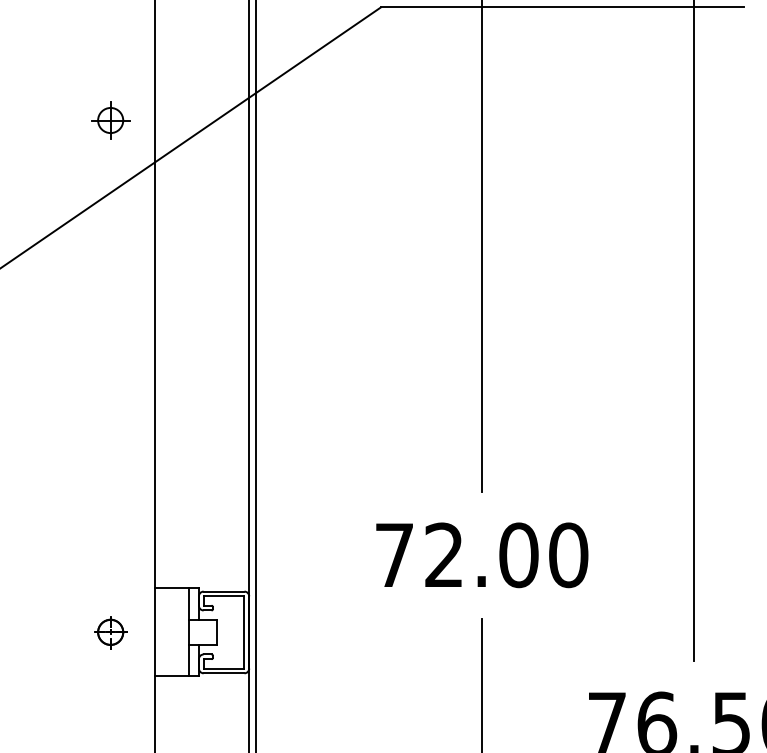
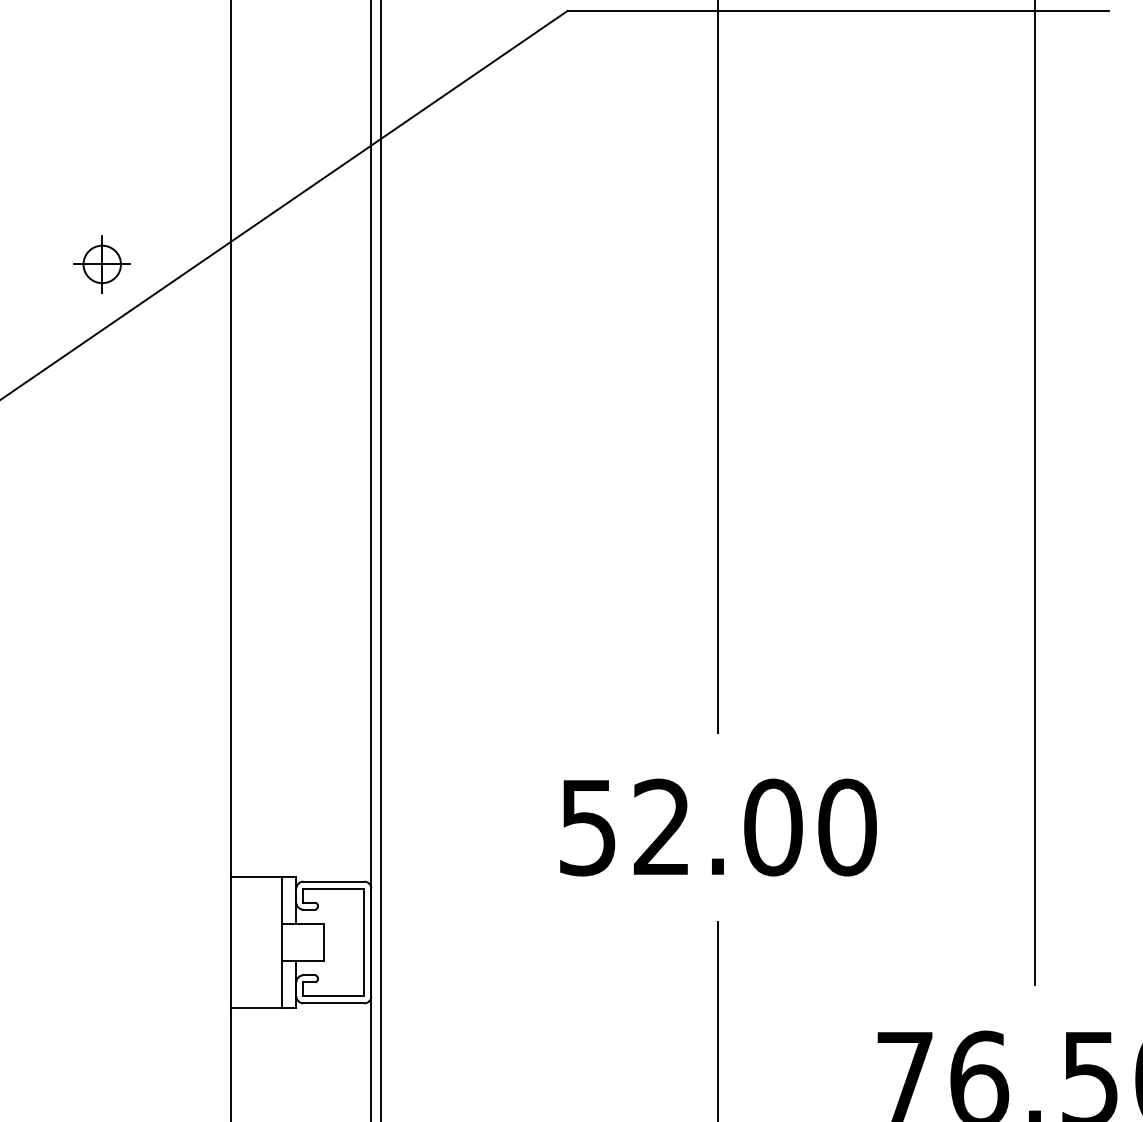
part: (110, 120) -> (101, 264), moved
text: (394, 555) -> (587, 827), 72.00 -> 52.00
part: (110, 632) -> (164, 942), removed

